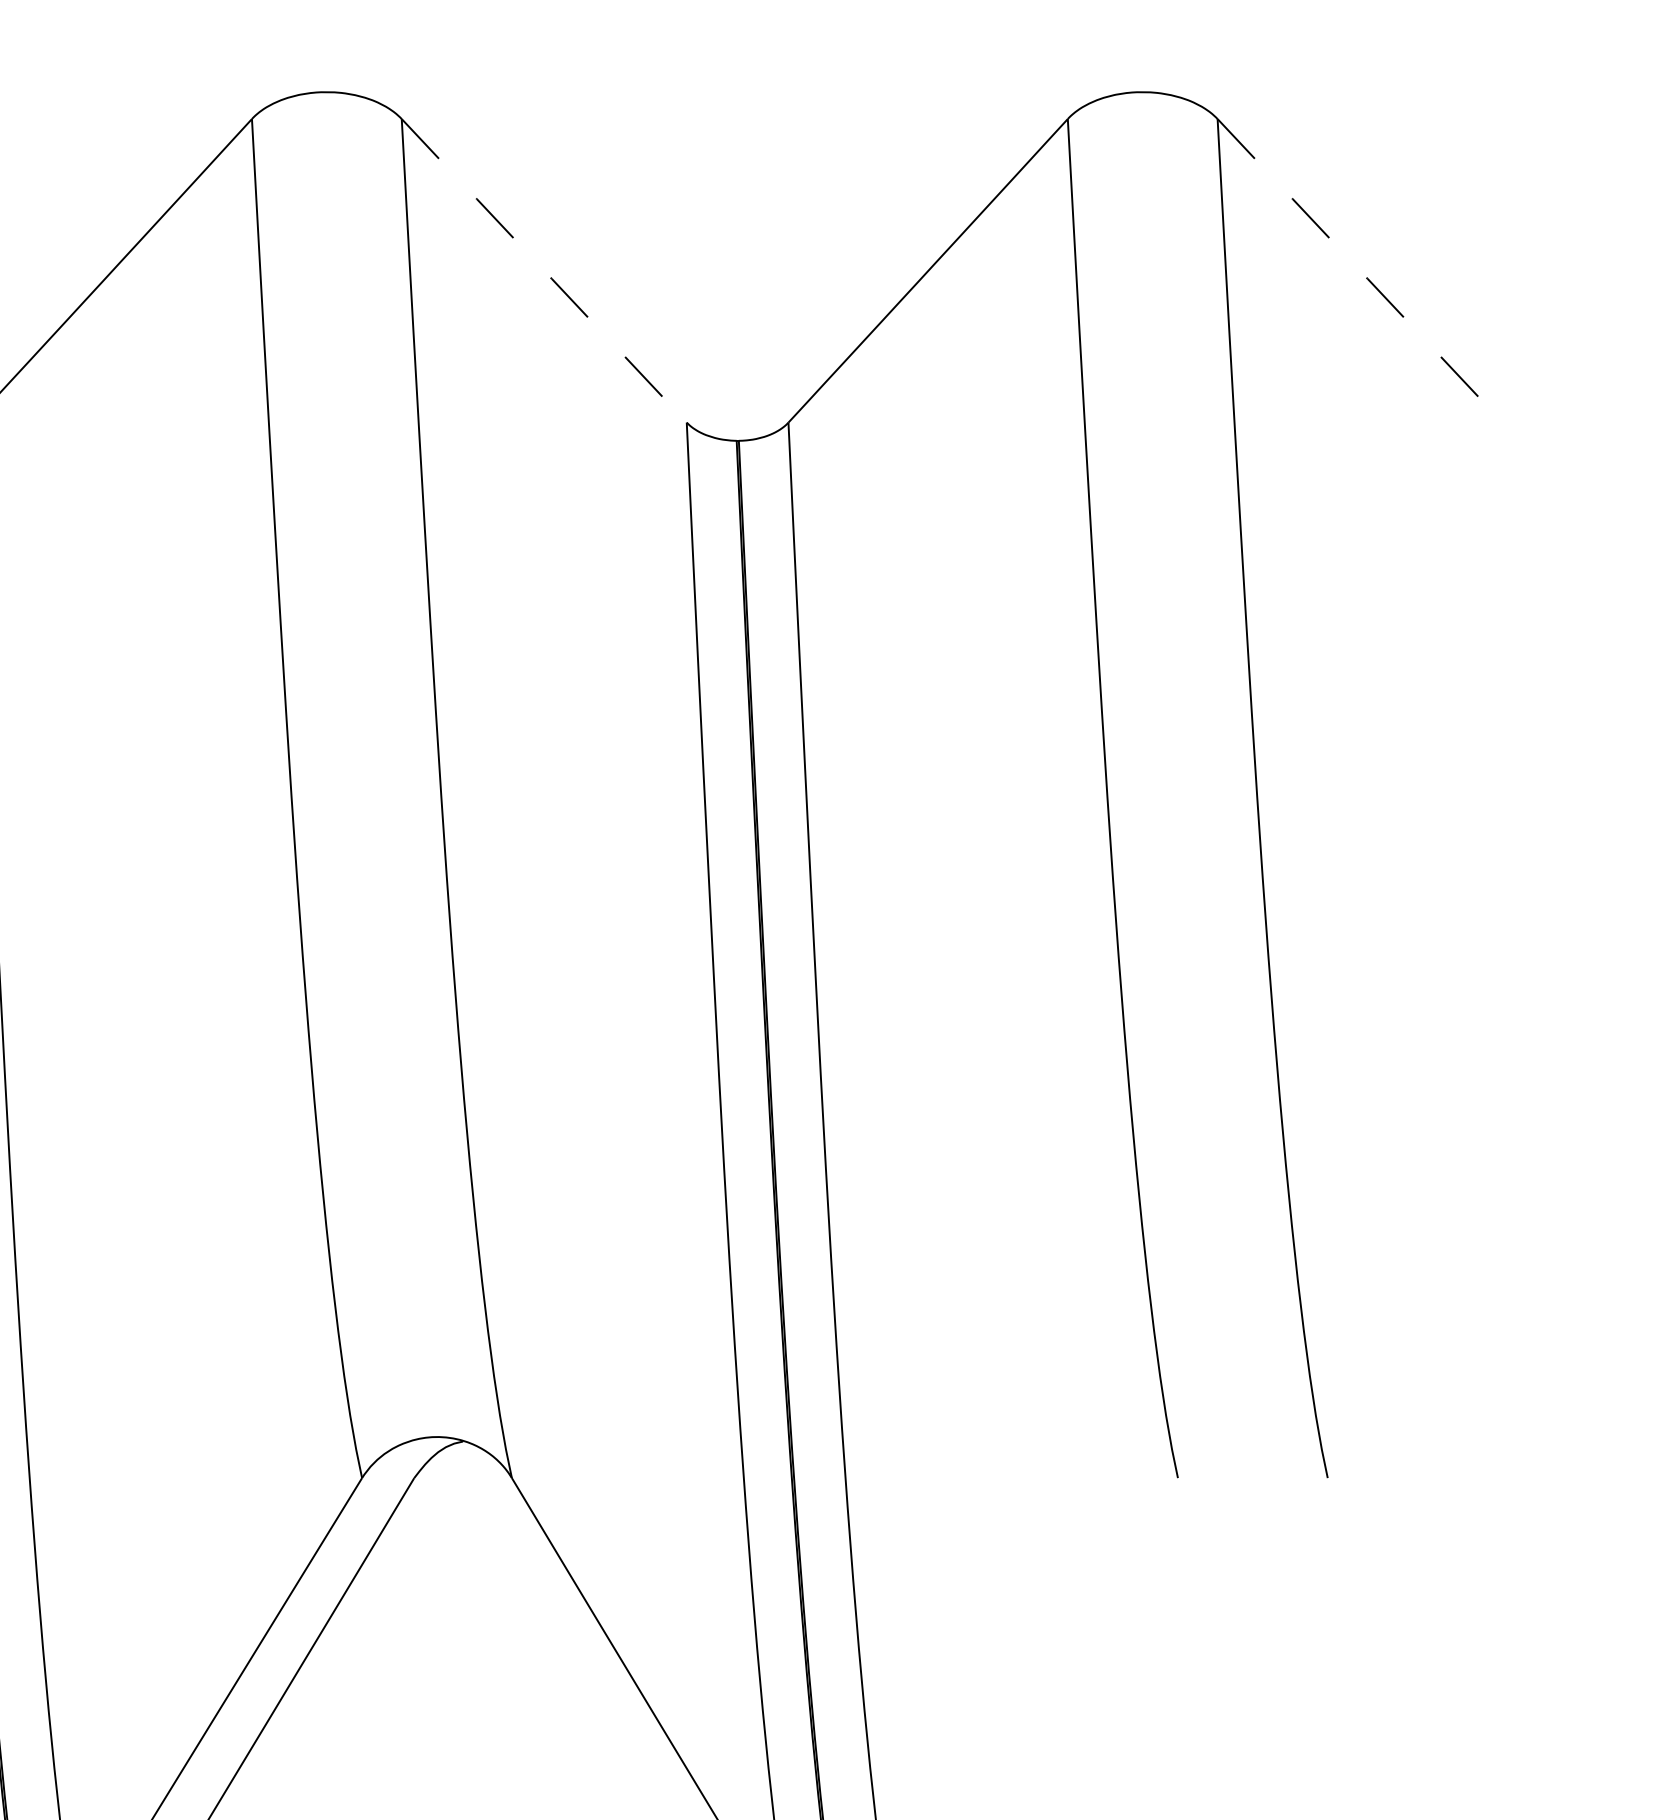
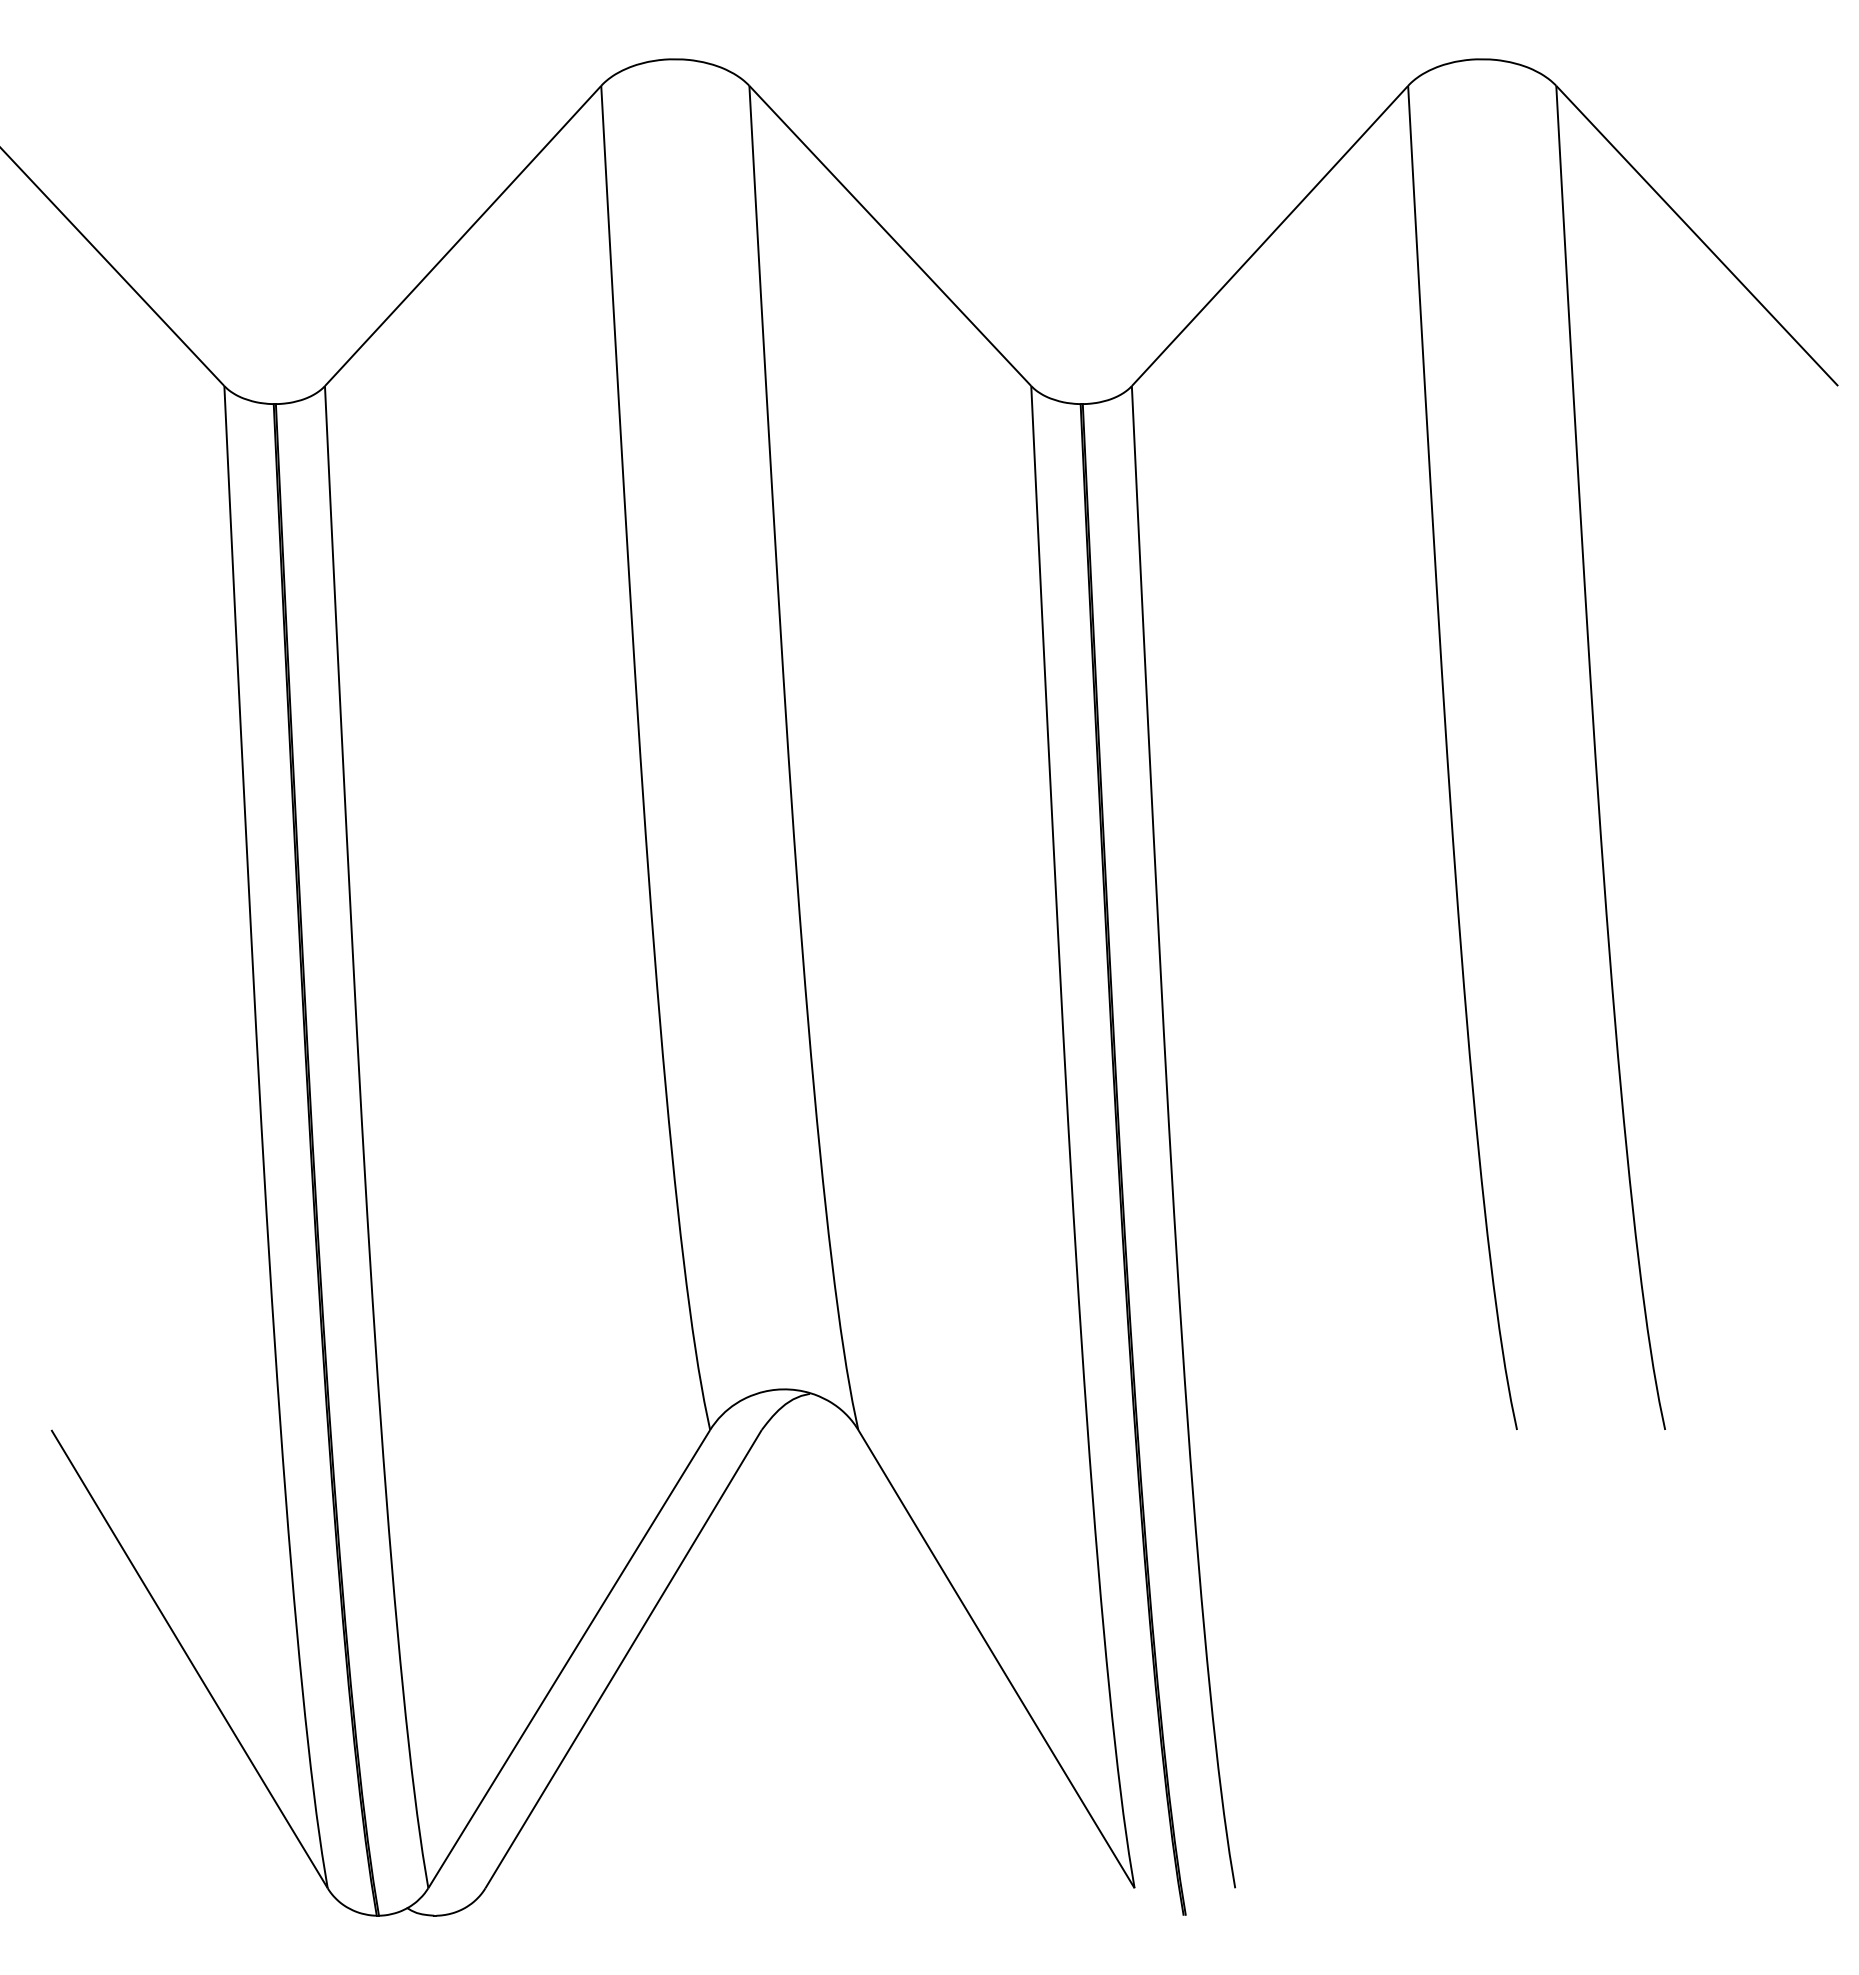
line: (544, 270) -> (890, 235), dashed -> solid
line: (1360, 270) -> (1697, 235), dashed -> solid

